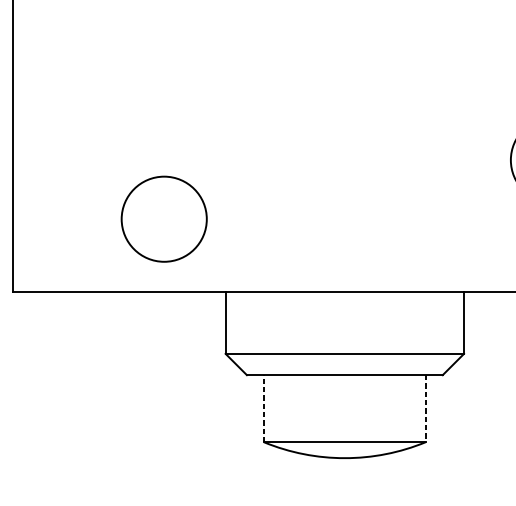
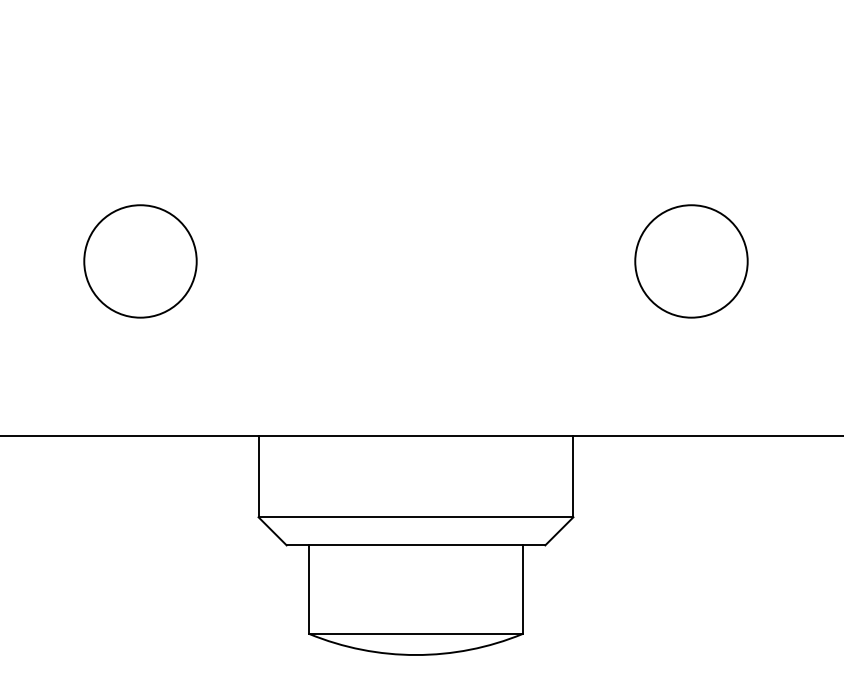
circle: (164, 219) -> (140, 261), moved
line: (264, 408) -> (309, 589), dashed -> solid
line: (425, 409) -> (522, 590), dashed -> solid

